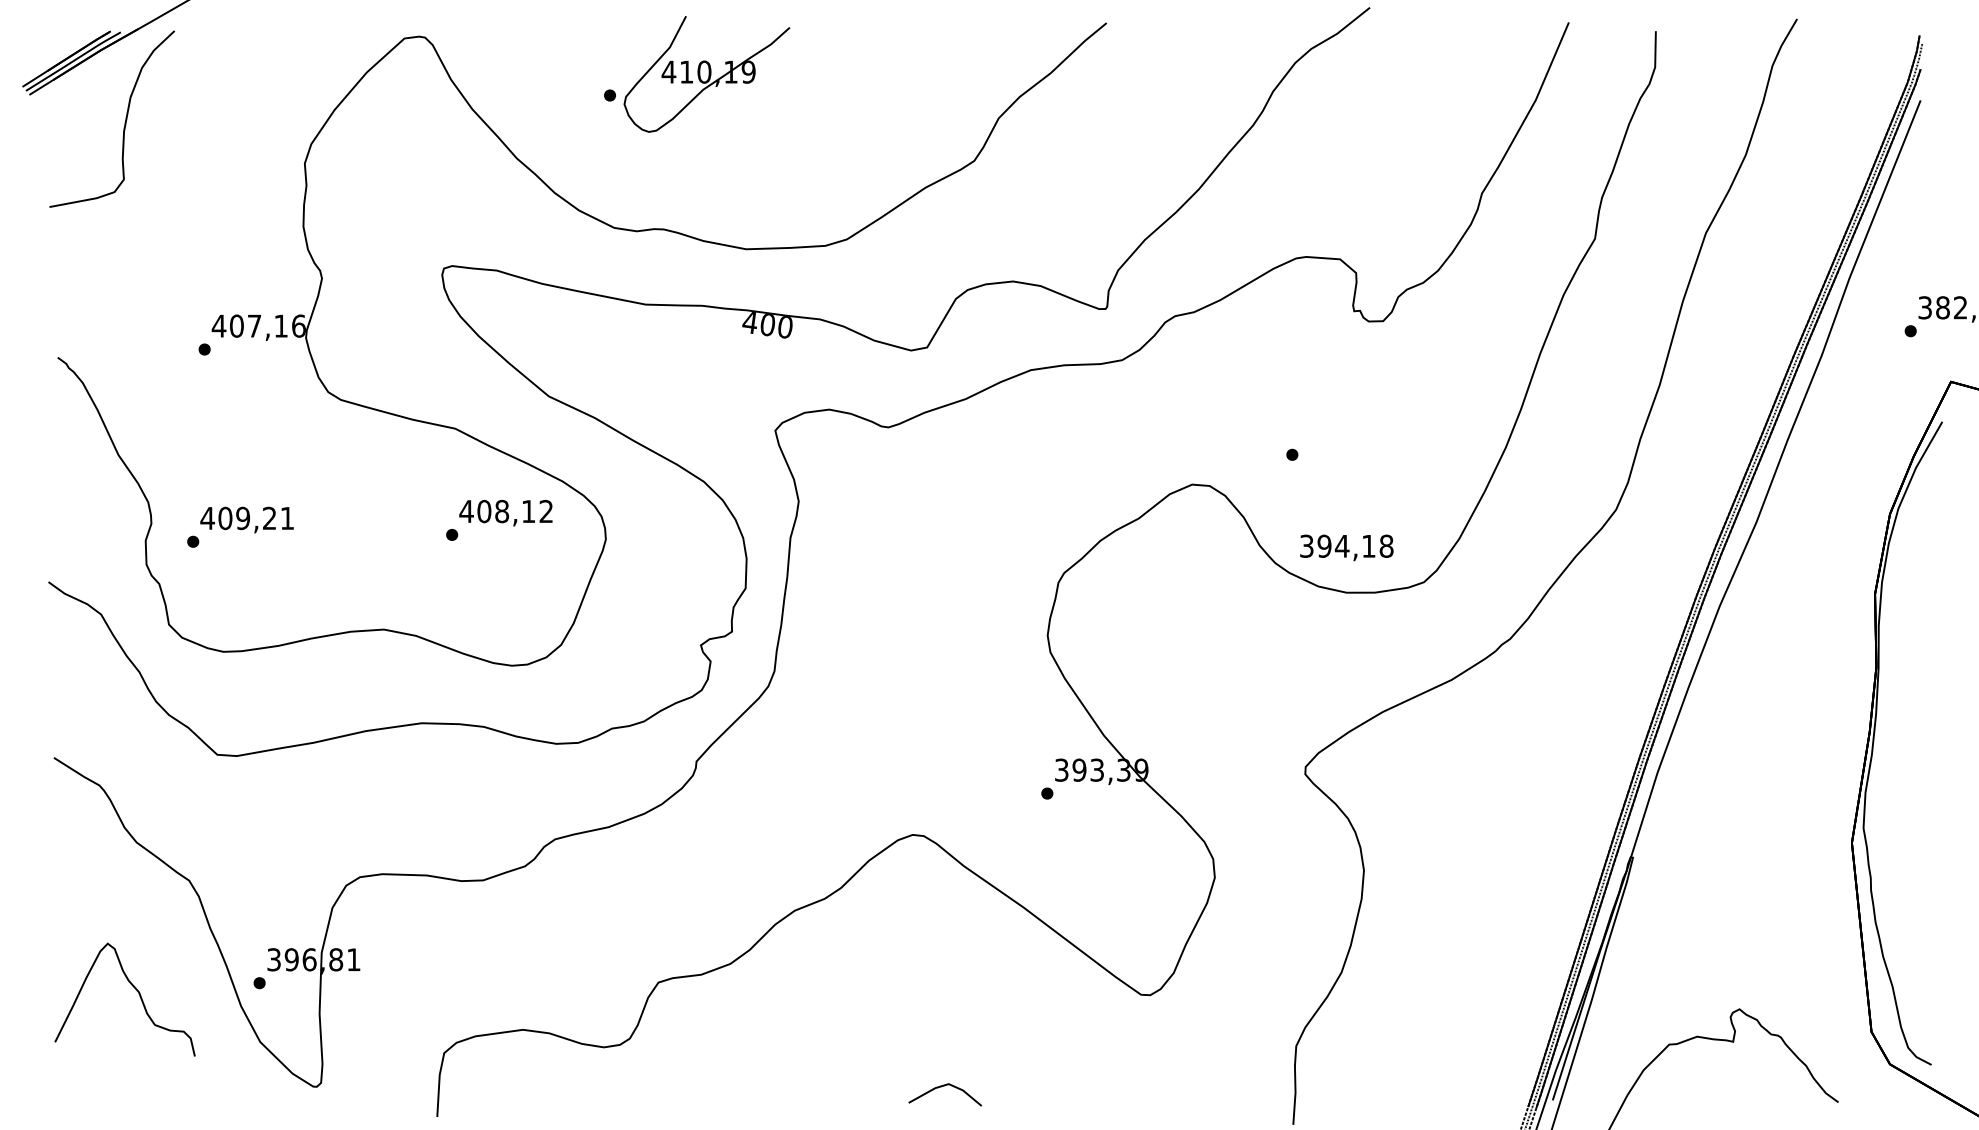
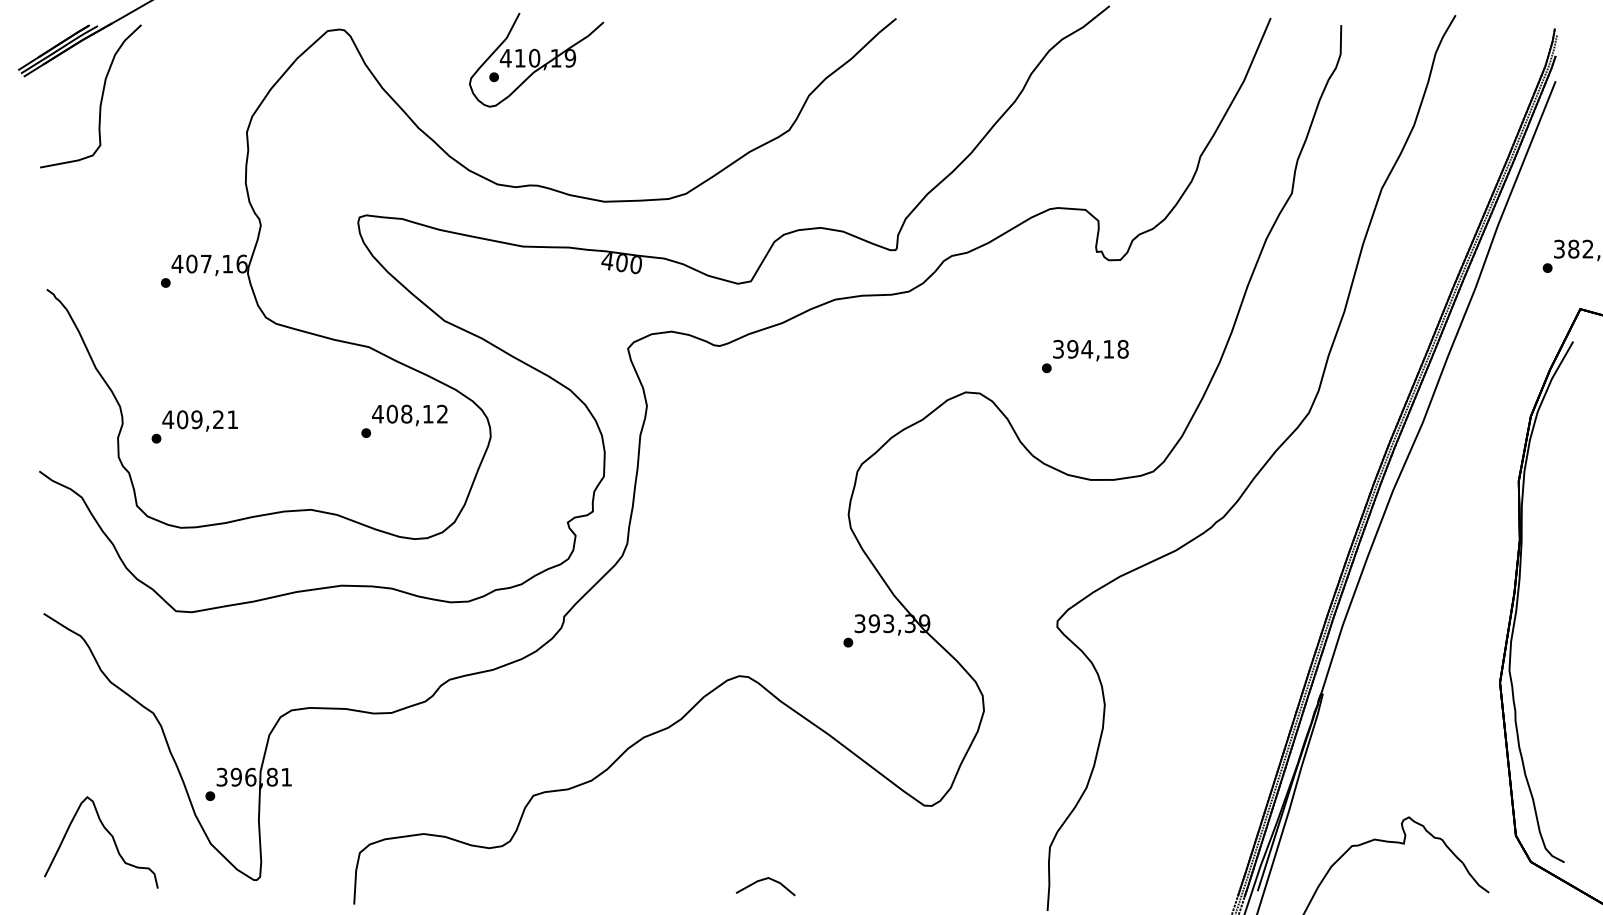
part: (706, 73) -> (536, 59), moved
text: (1346, 547) -> (1090, 350), moved
curve: (135, 989) -> (109, 834), moved

